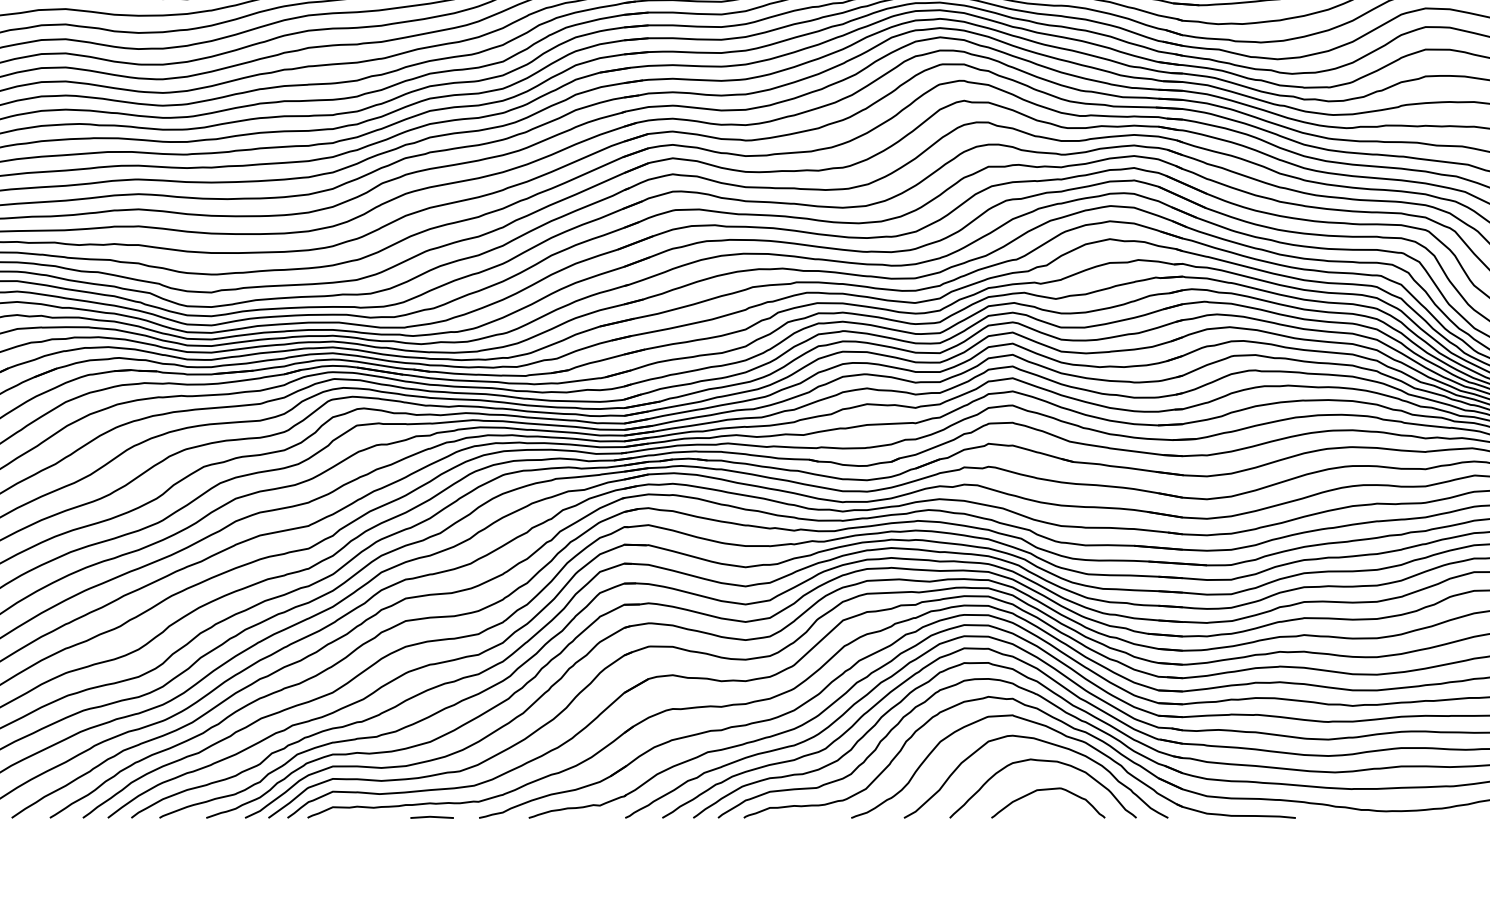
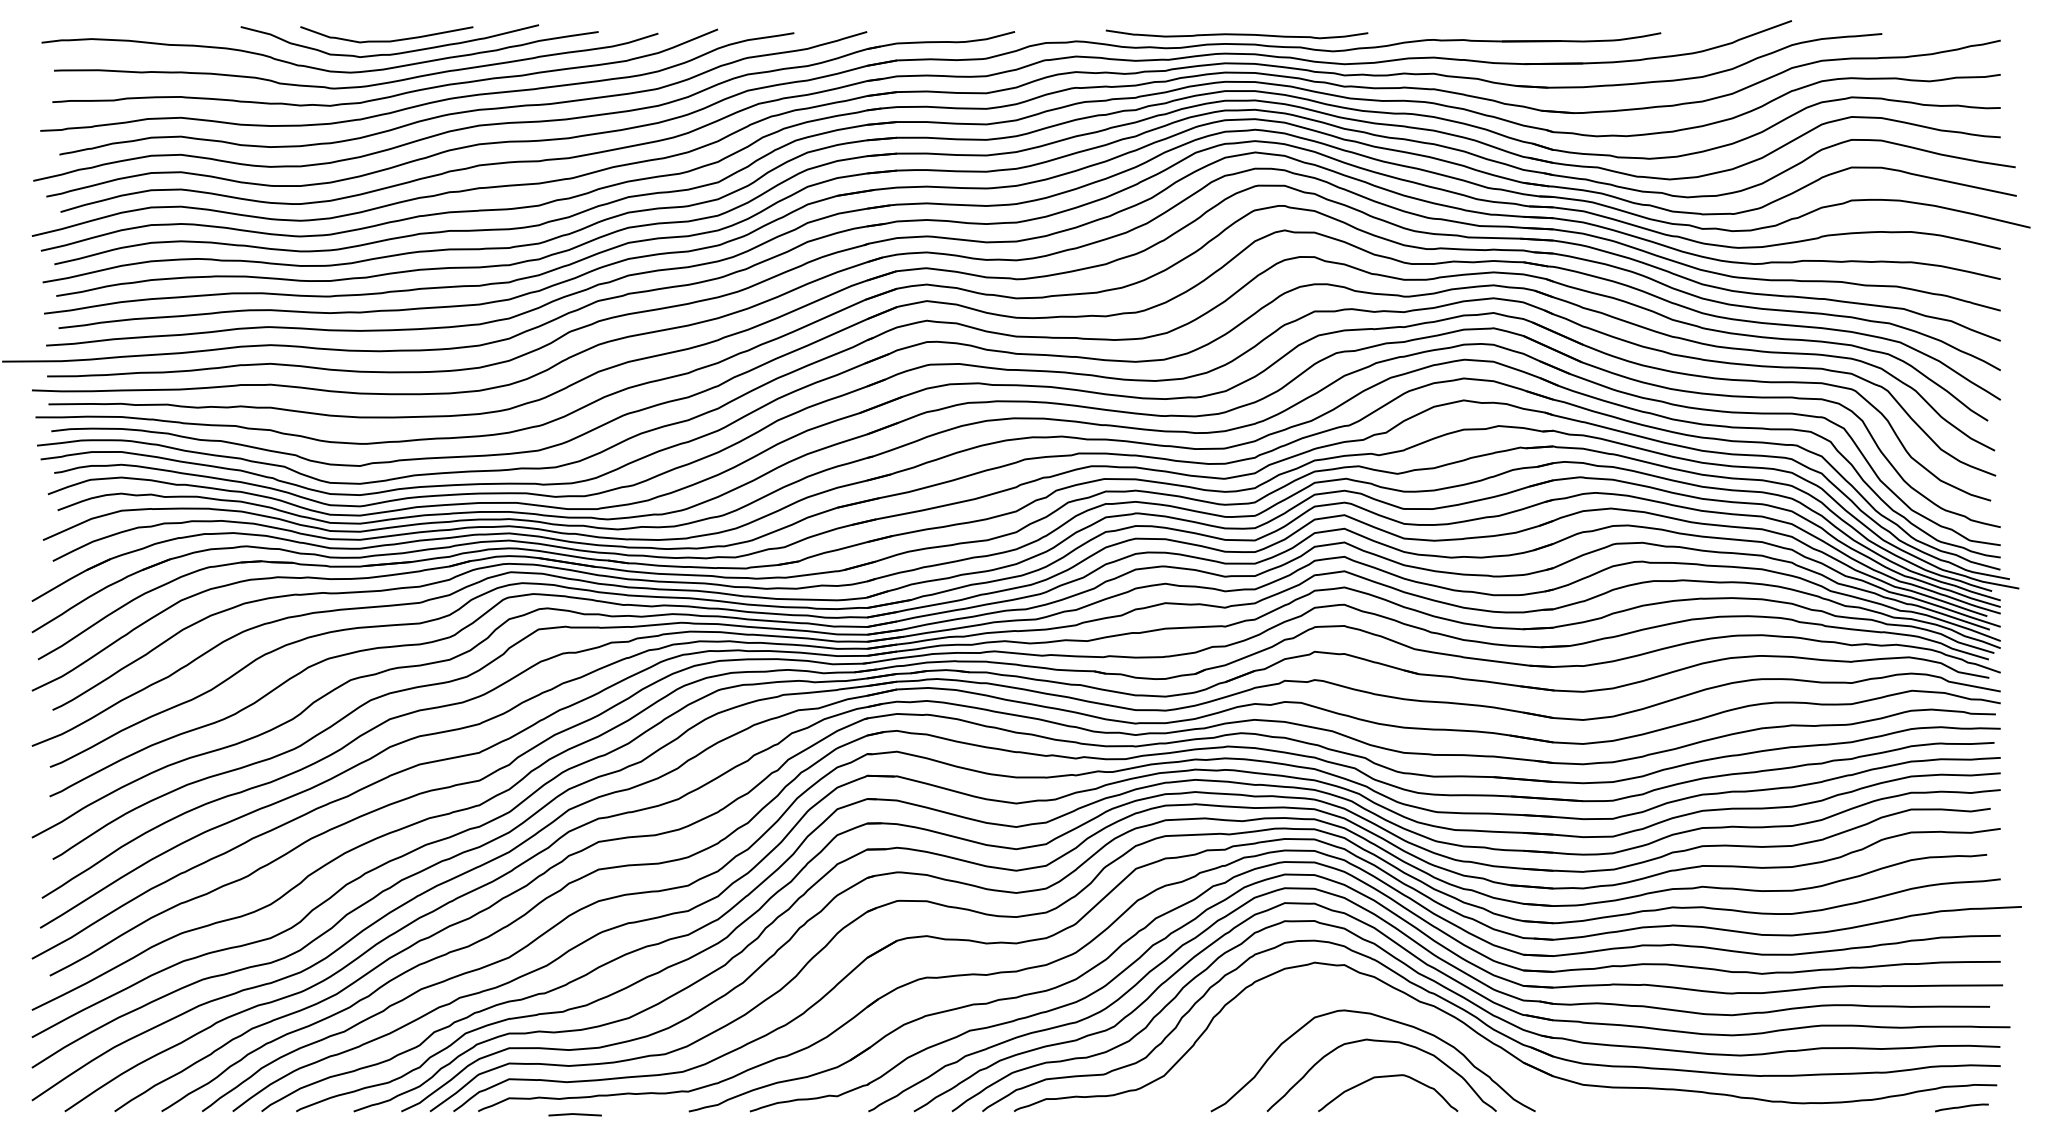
part: (1086, 744) -> (1435, 1021), removed
line: (431, 817) -> (574, 1114), moved

